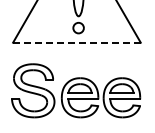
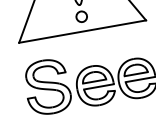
line: (76, 42) -> (82, 31), dashed -> solid

